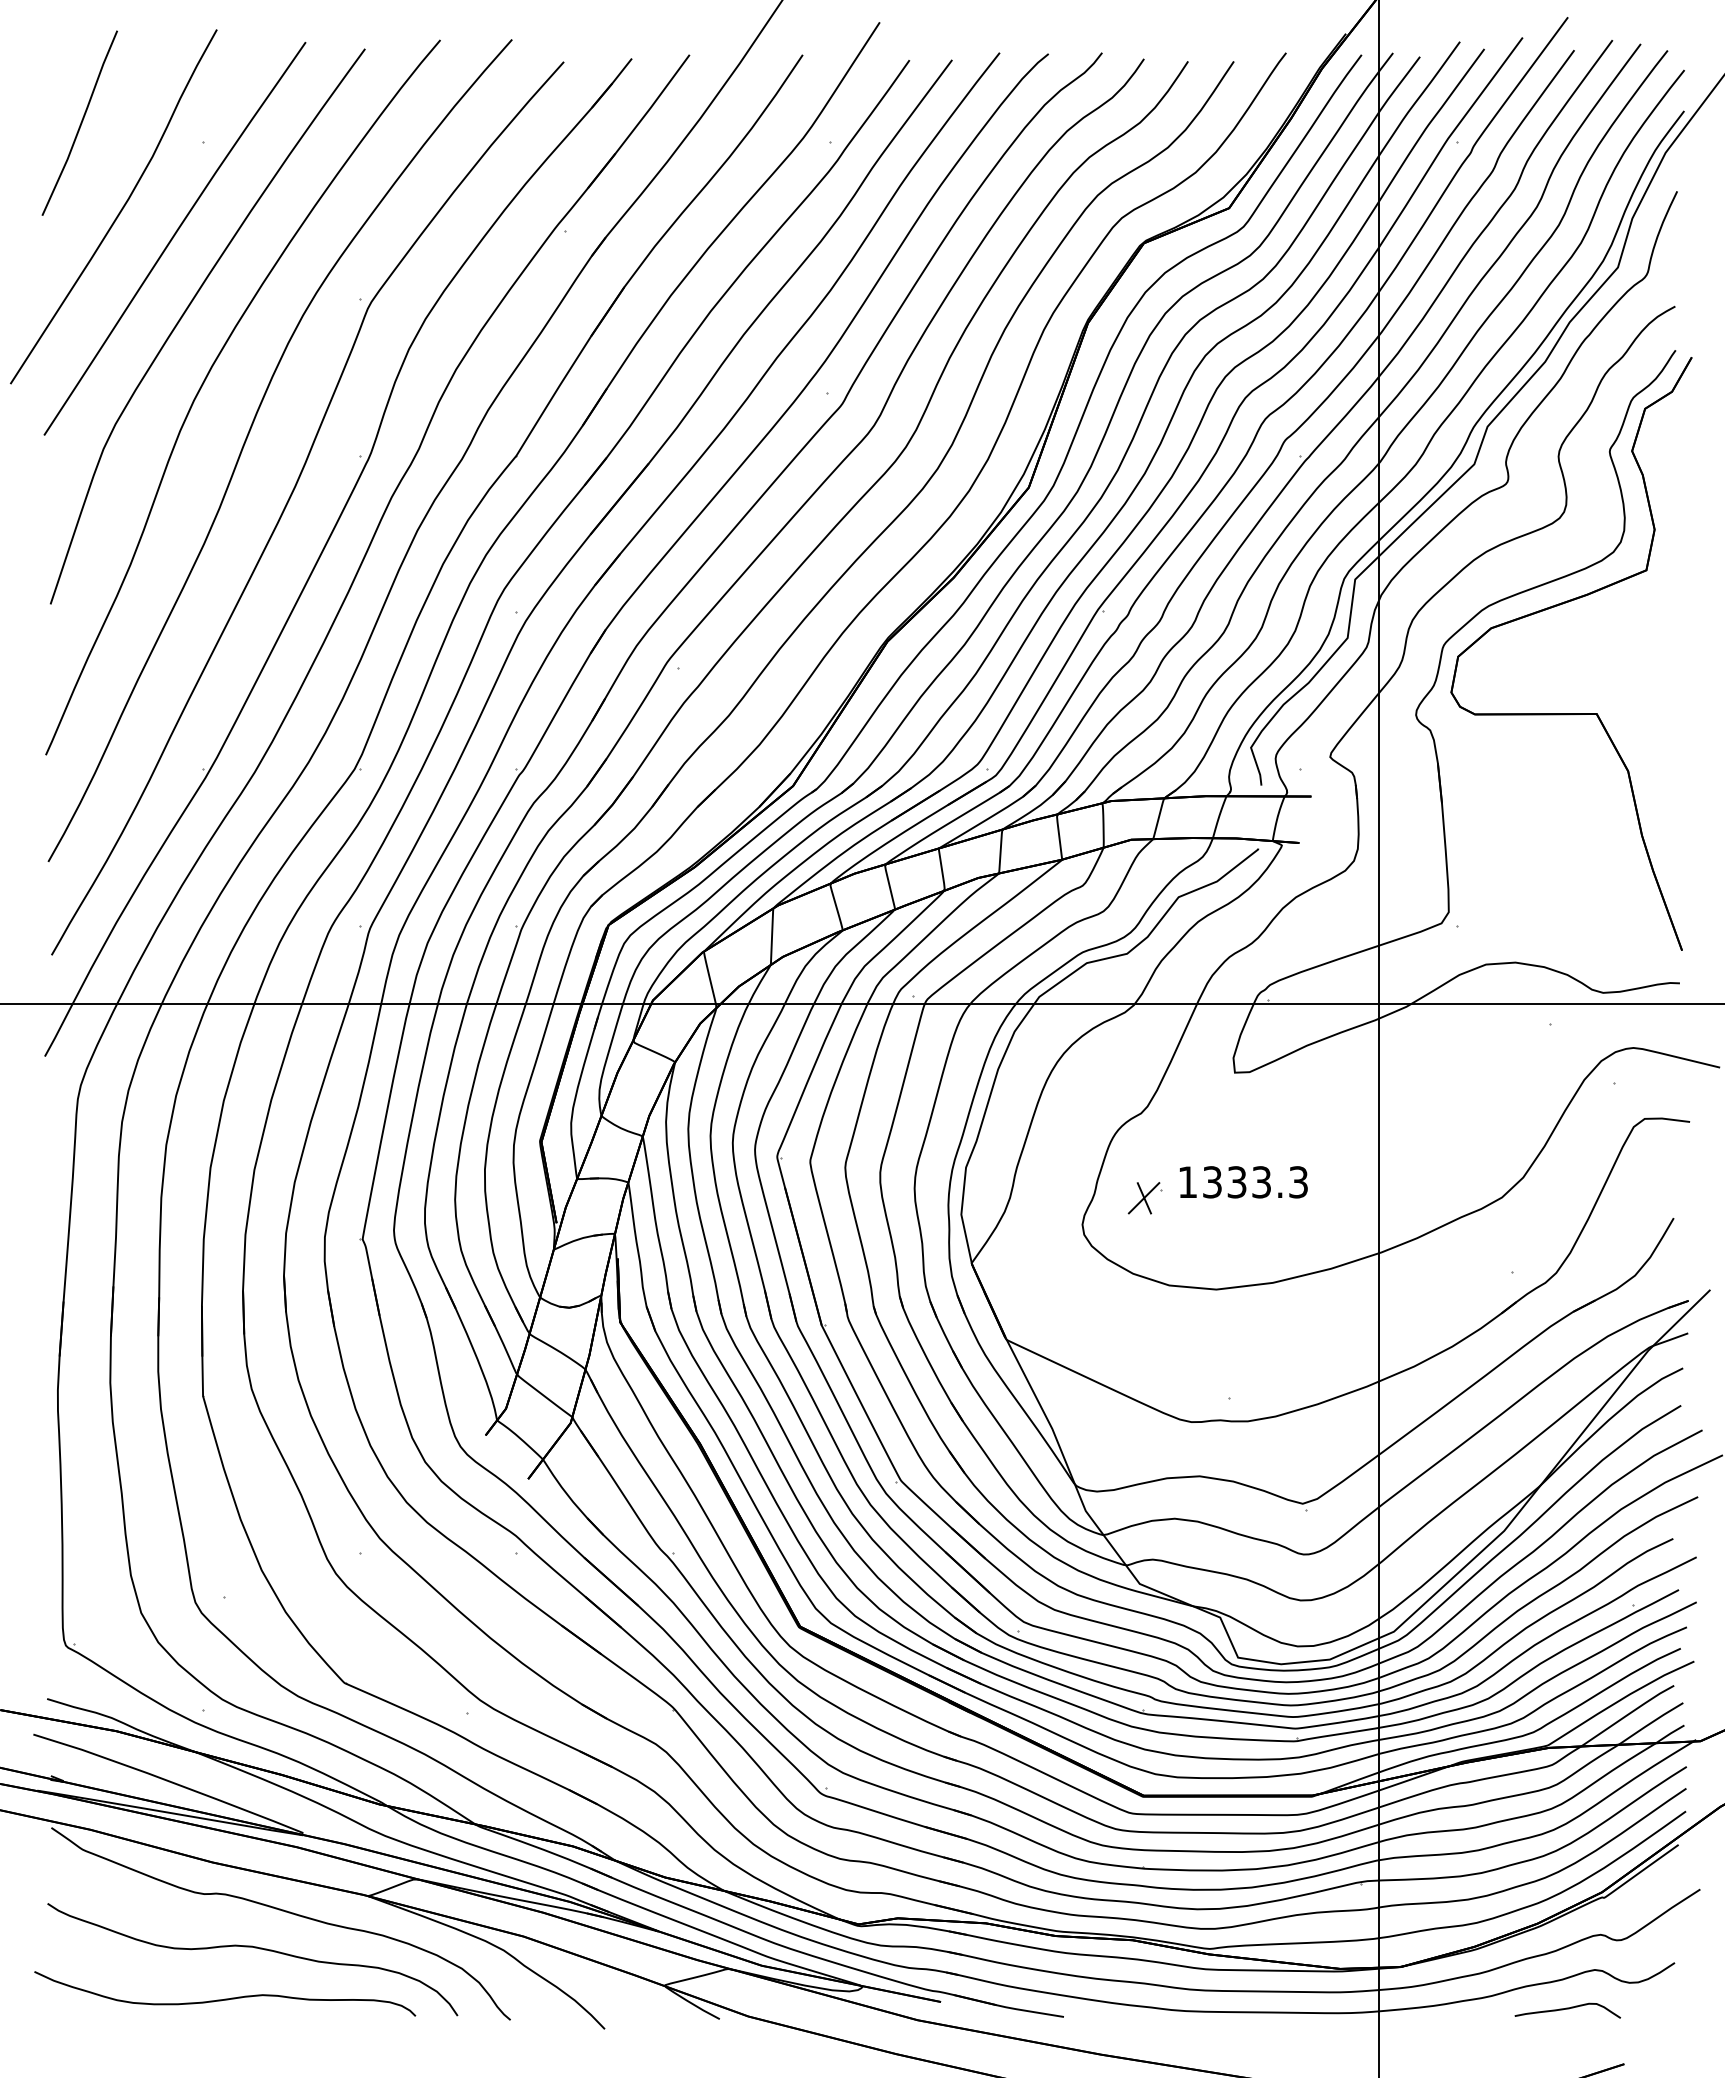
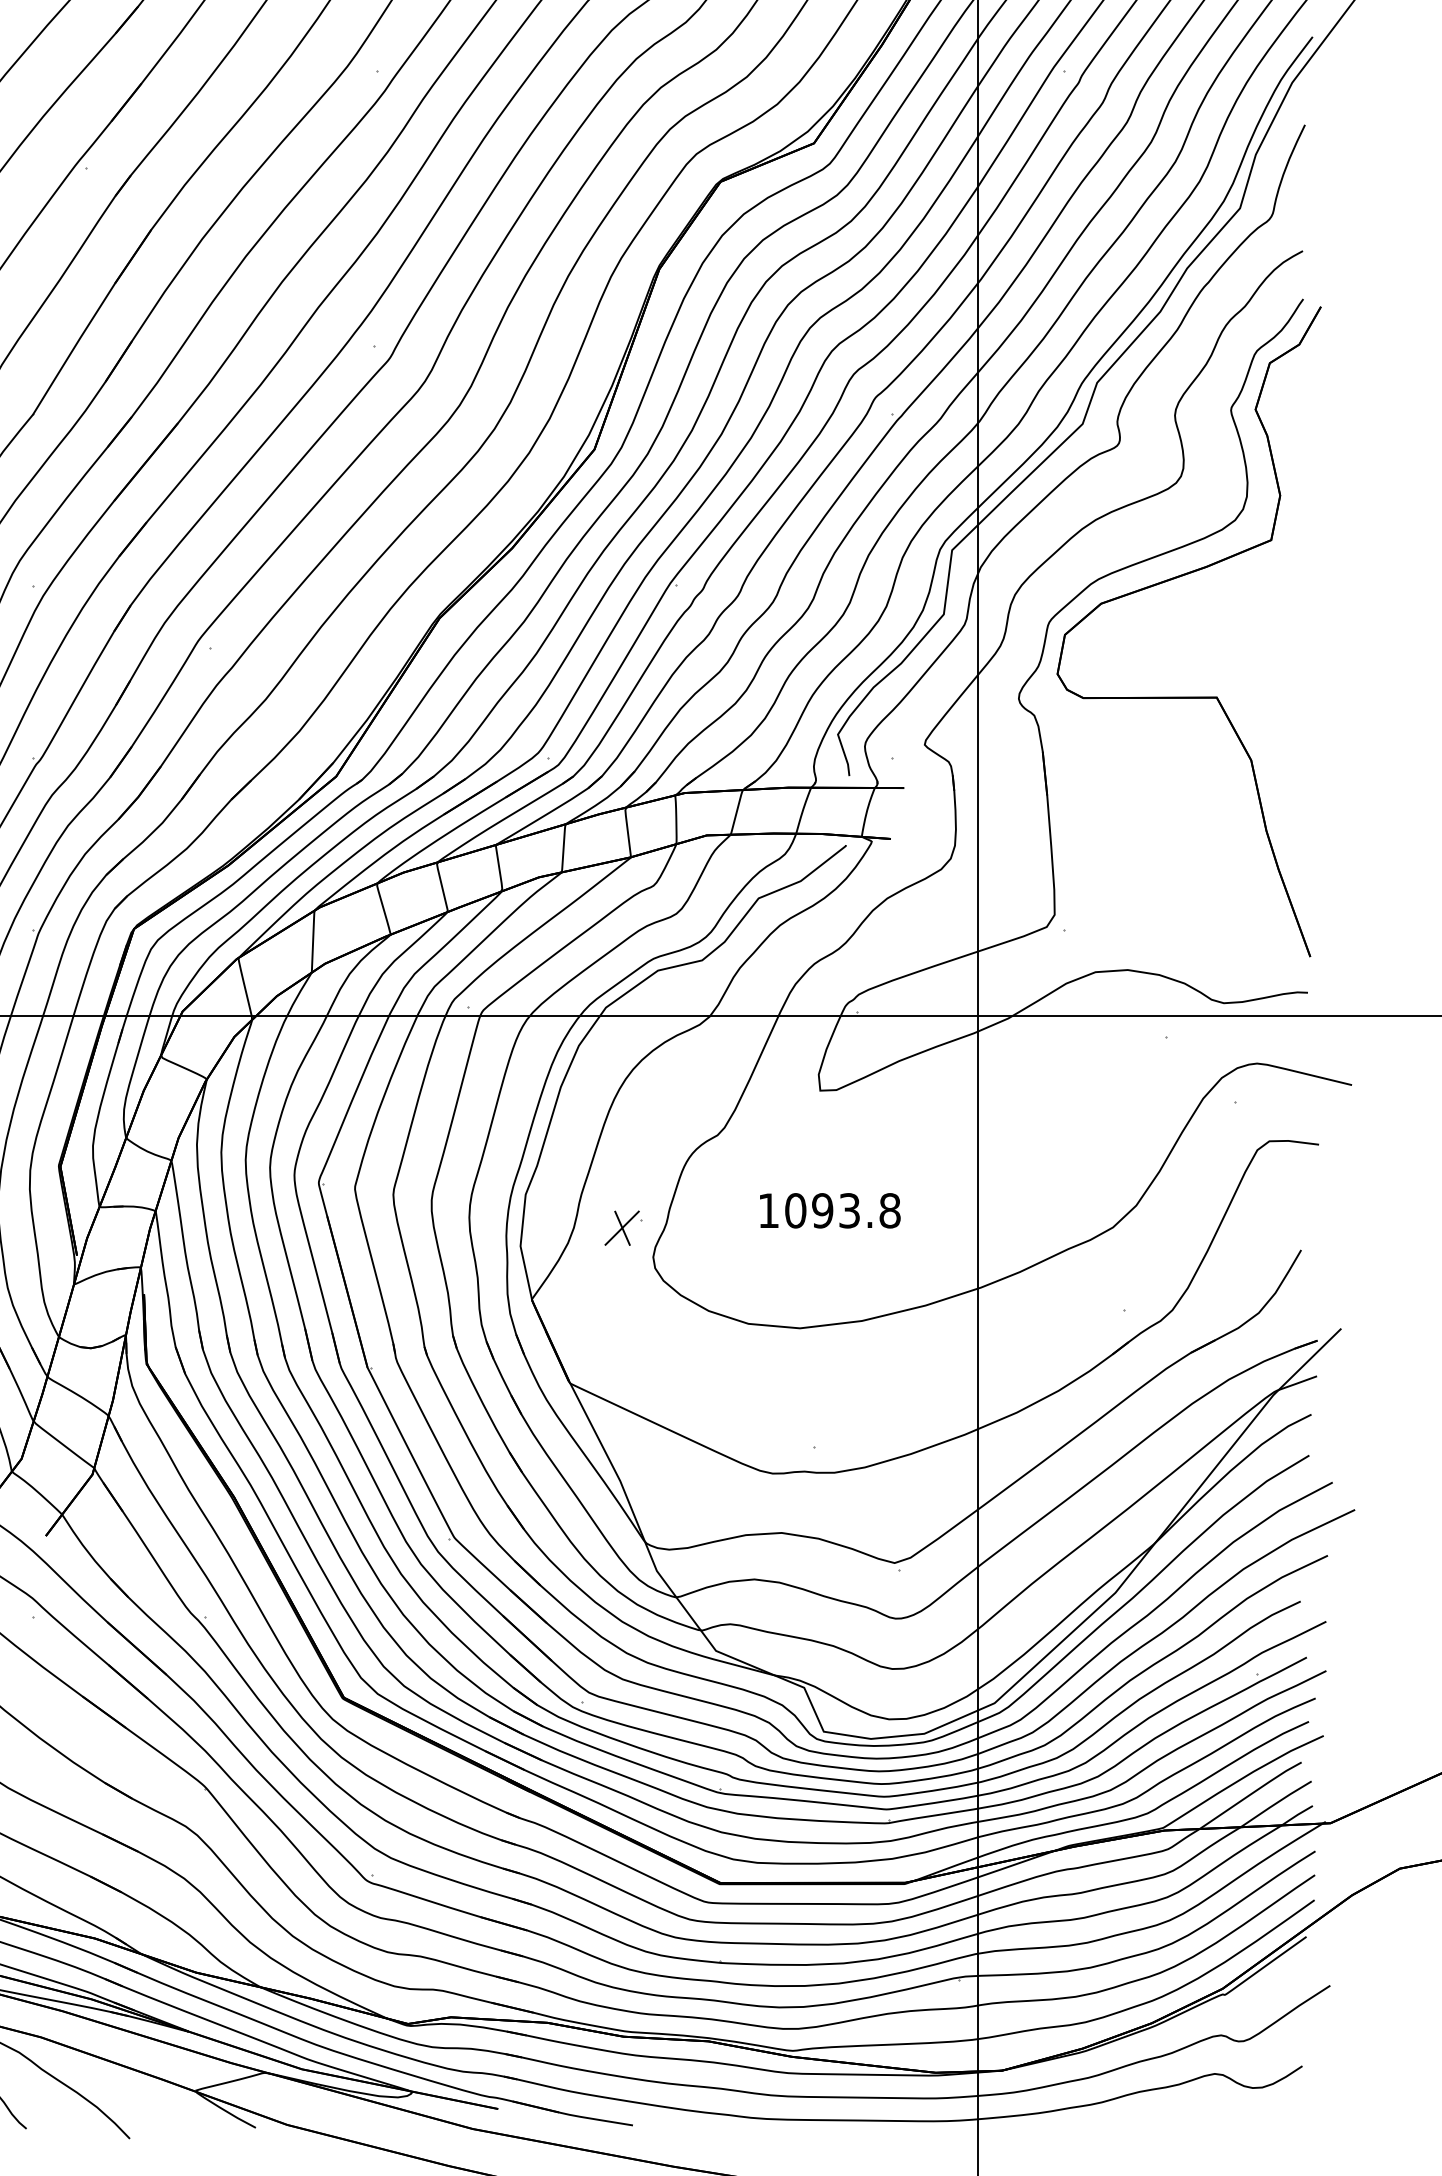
text: (1255, 1182) -> (842, 1211), 1333.3 -> 1093.8
part: (1144, 1198) -> (622, 1228), moved
curve: (1567, 2009) -> (1184, 2117), removed

